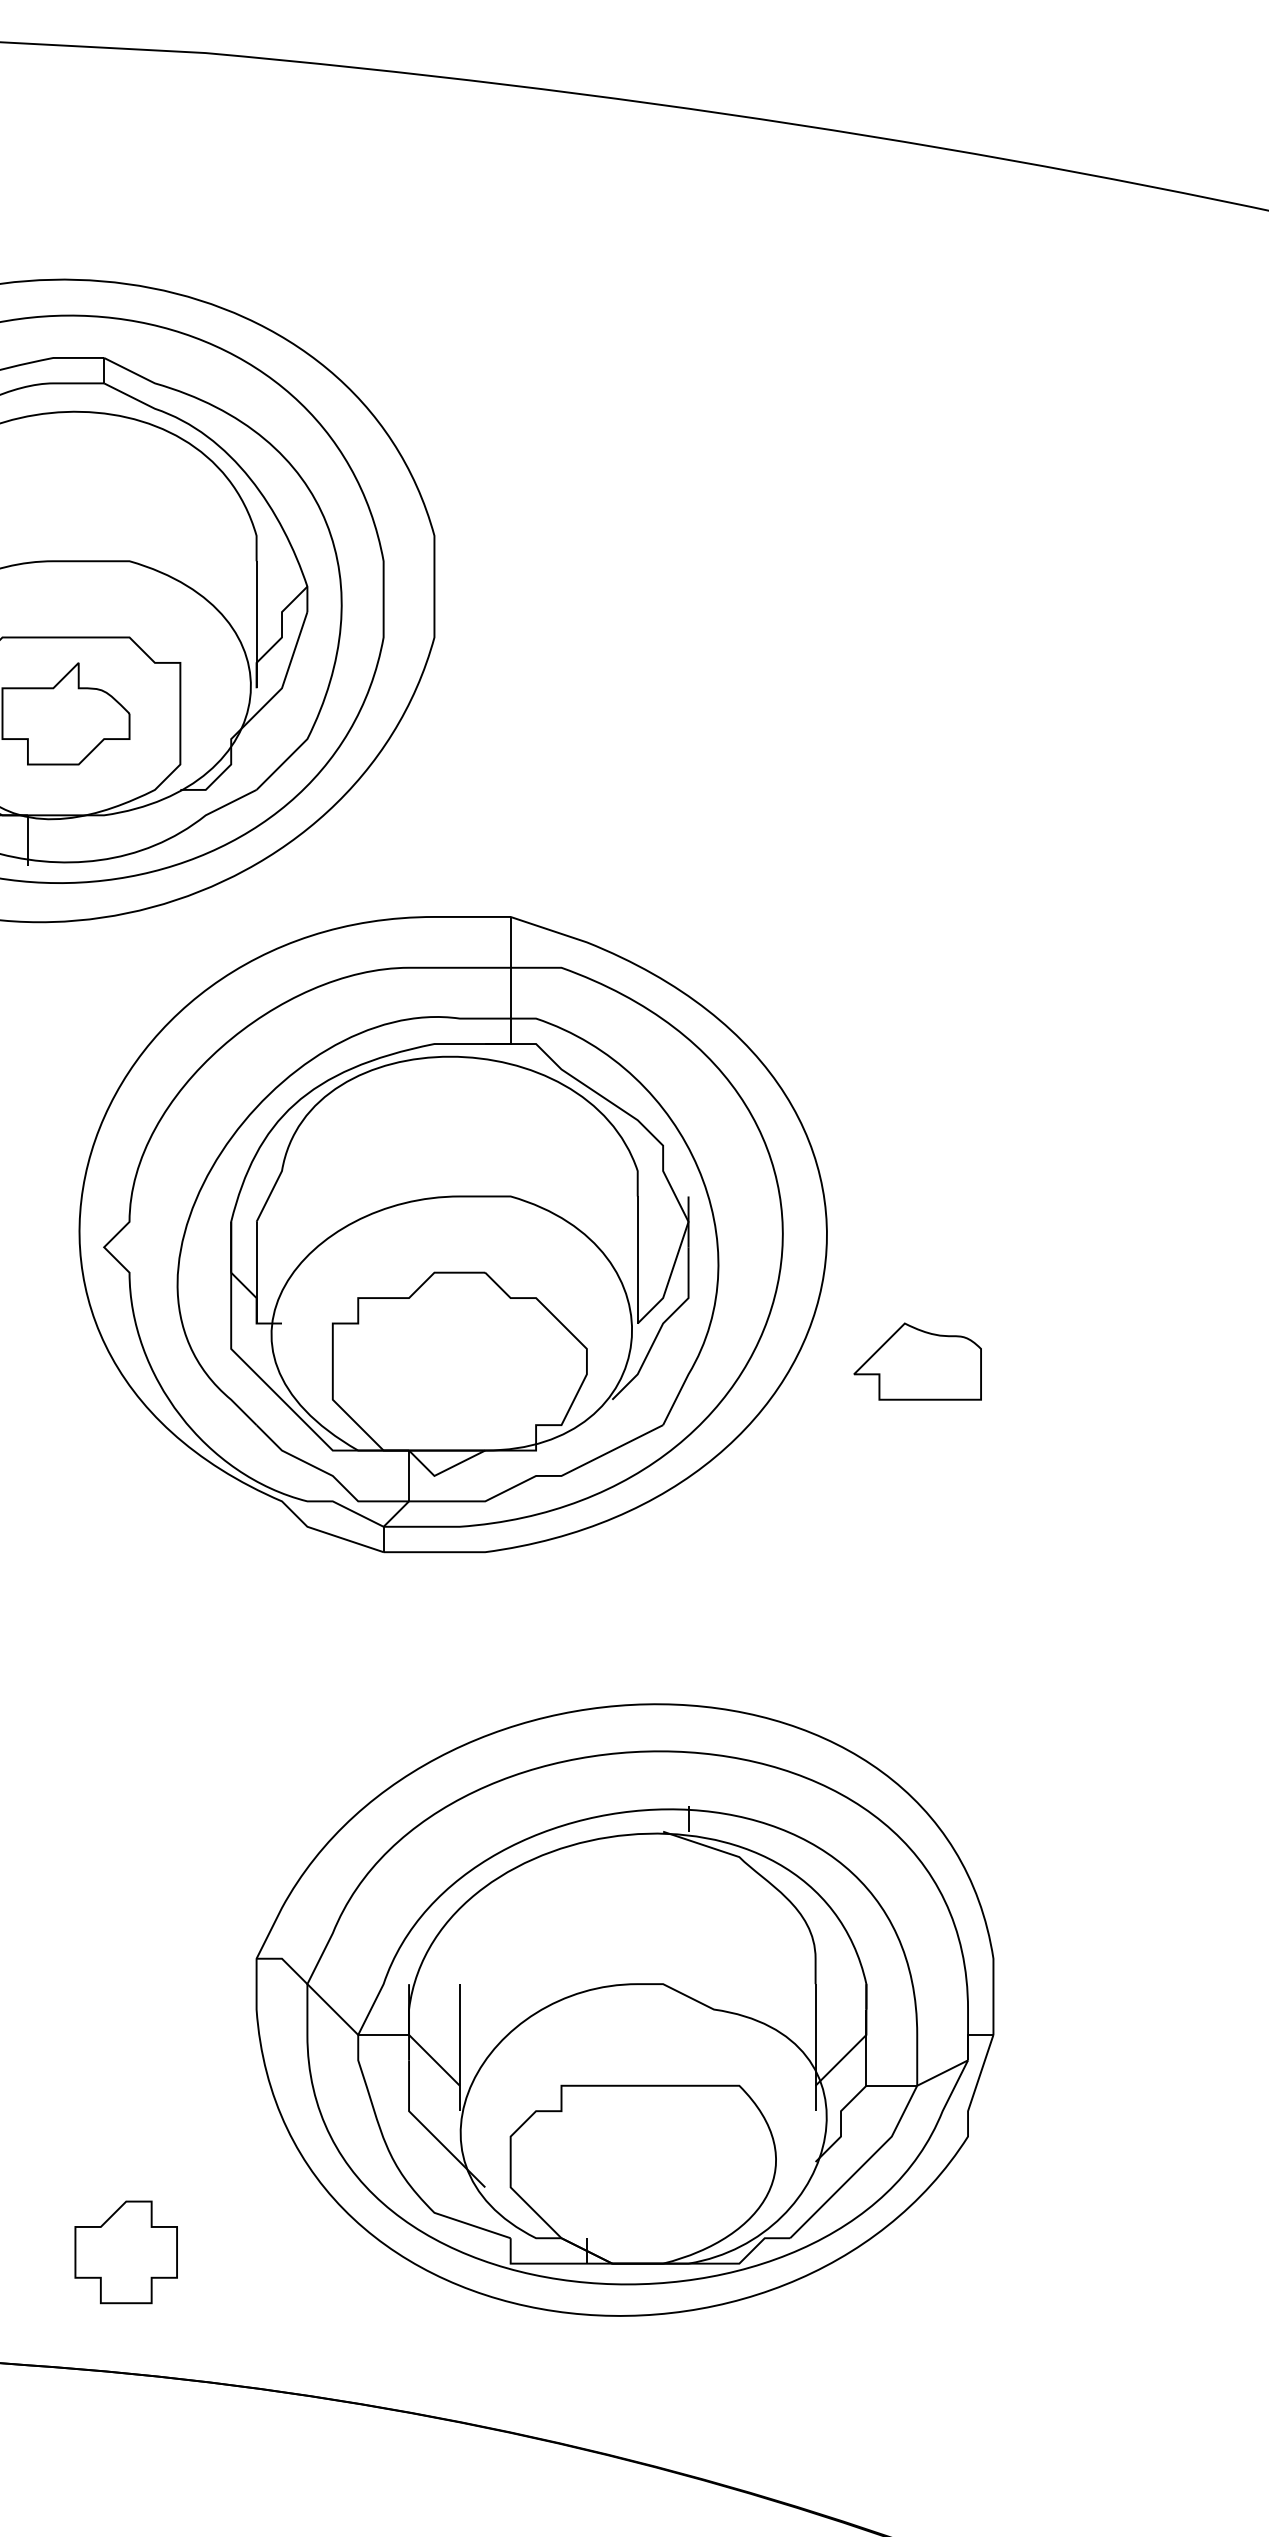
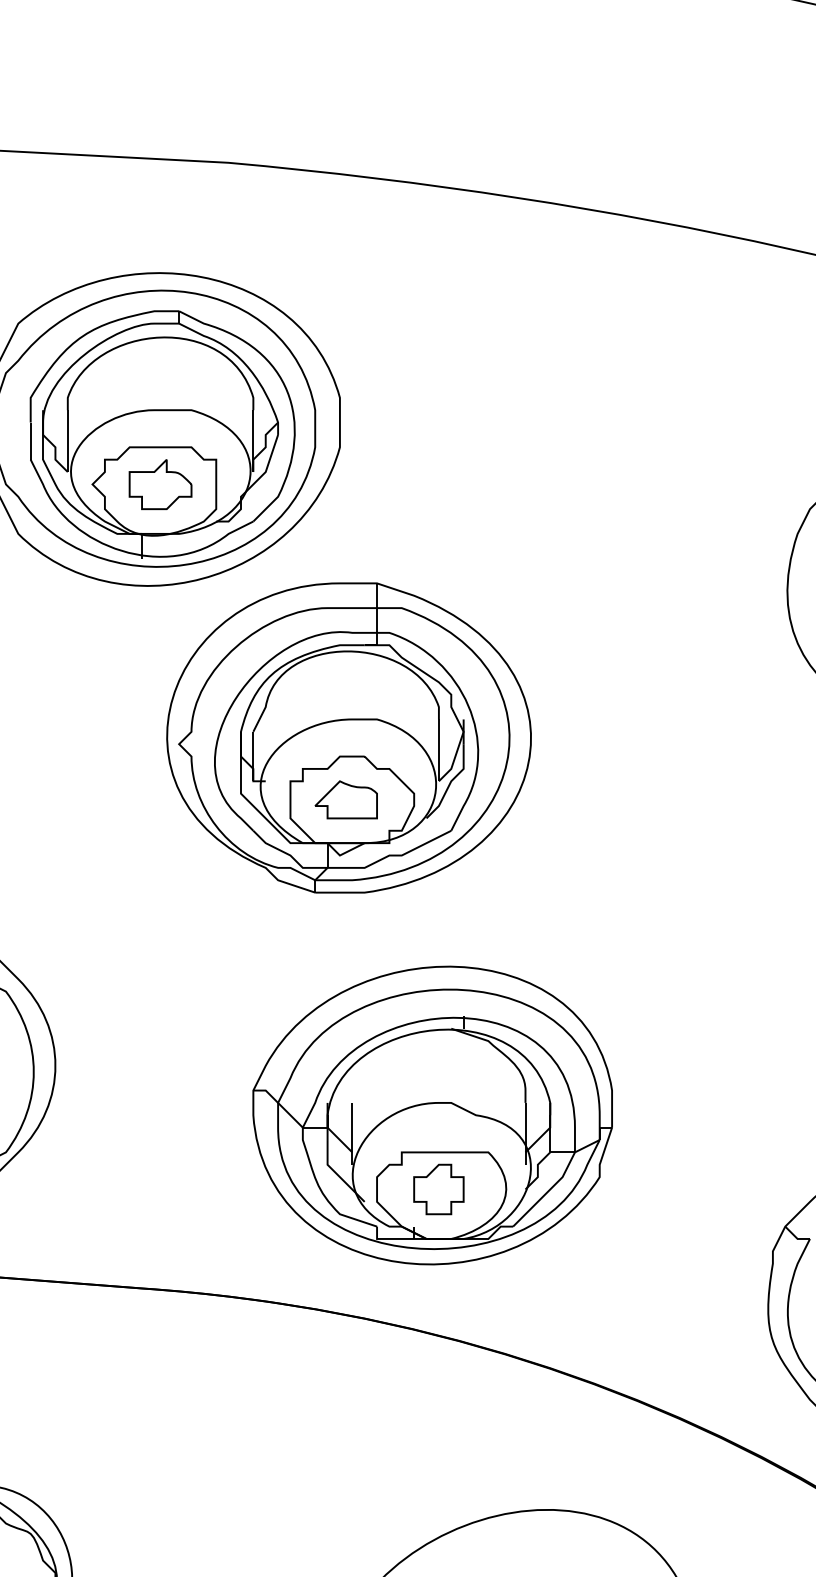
part: (916, 1360) -> (345, 799), moved
part: (125, 2252) -> (438, 1189), moved

